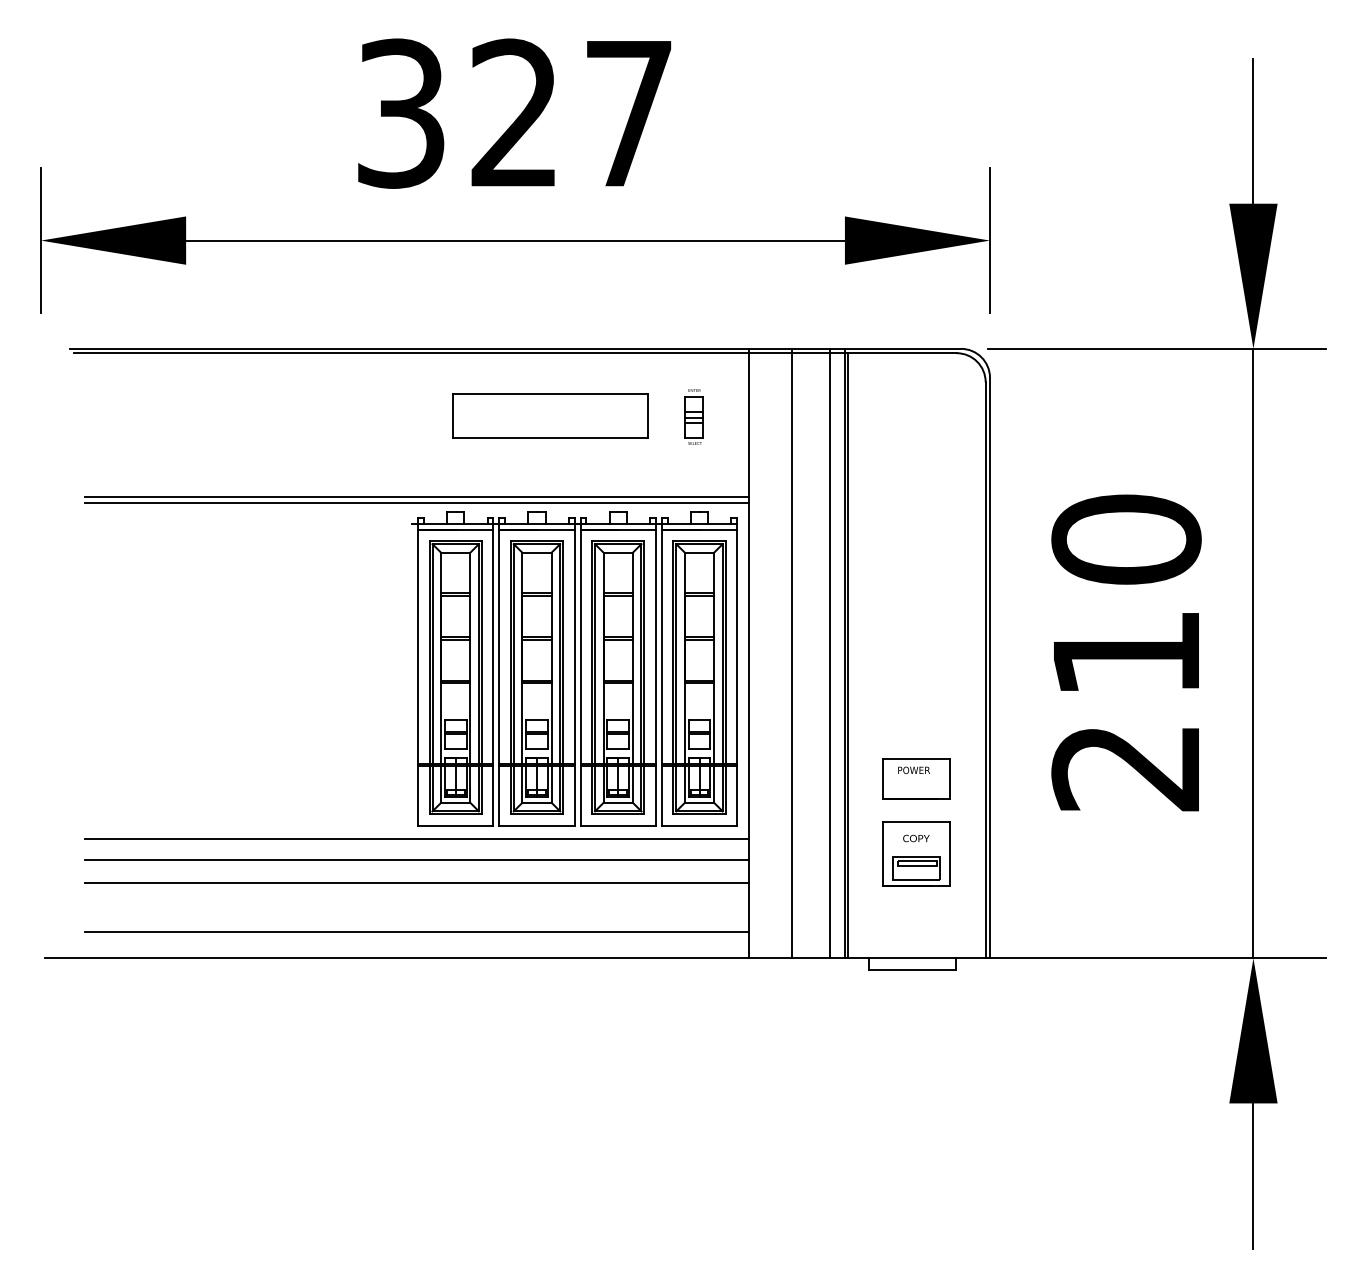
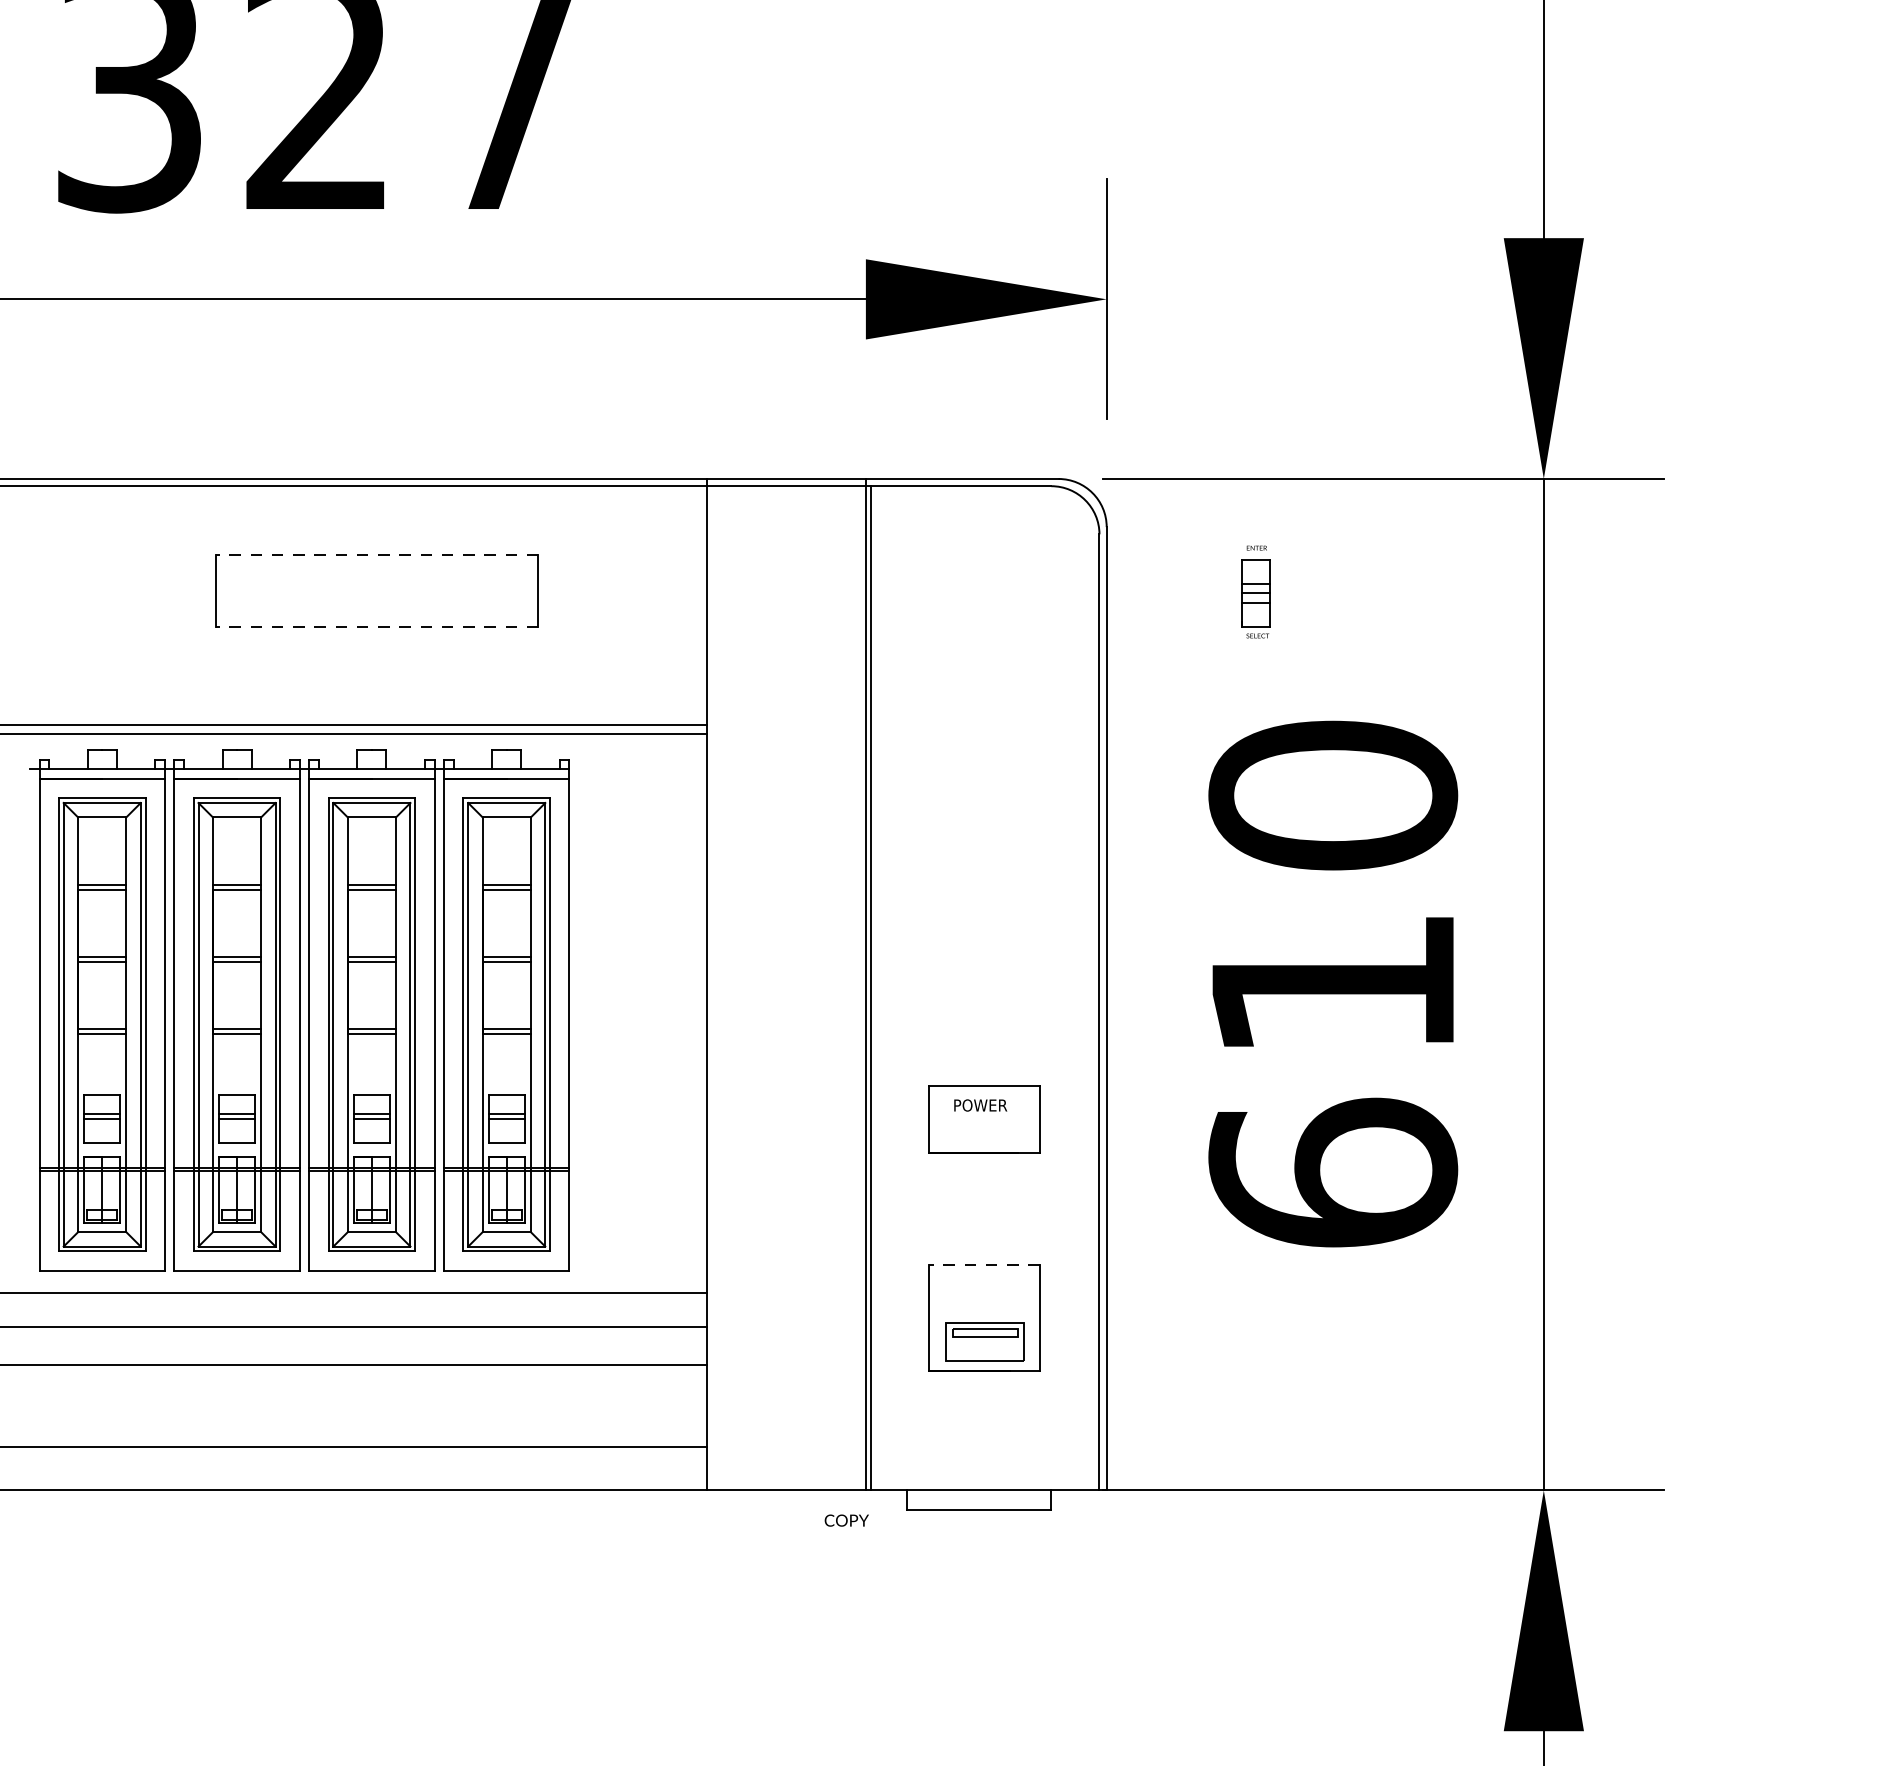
line: (549, 394) -> (375, 554), solid -> dashed
part: (693, 416) -> (1255, 591), moved
line: (549, 438) -> (375, 627), solid -> dashed
line: (791, 653) -> (777, 984), removed
line: (830, 653) -> (841, 984), removed
part: (574, 668) -> (299, 1009), moved
text: (1126, 766) -> (1333, 1172), 210 -> 610
part: (916, 778) -> (984, 1118), moved
line: (915, 822) -> (983, 1265), solid -> dashed
text: (916, 838) -> (846, 1520), moved

